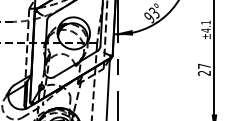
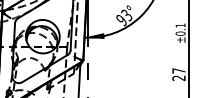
text: (205, 30) -> (180, 33), ±4.1 -> ±0.1

